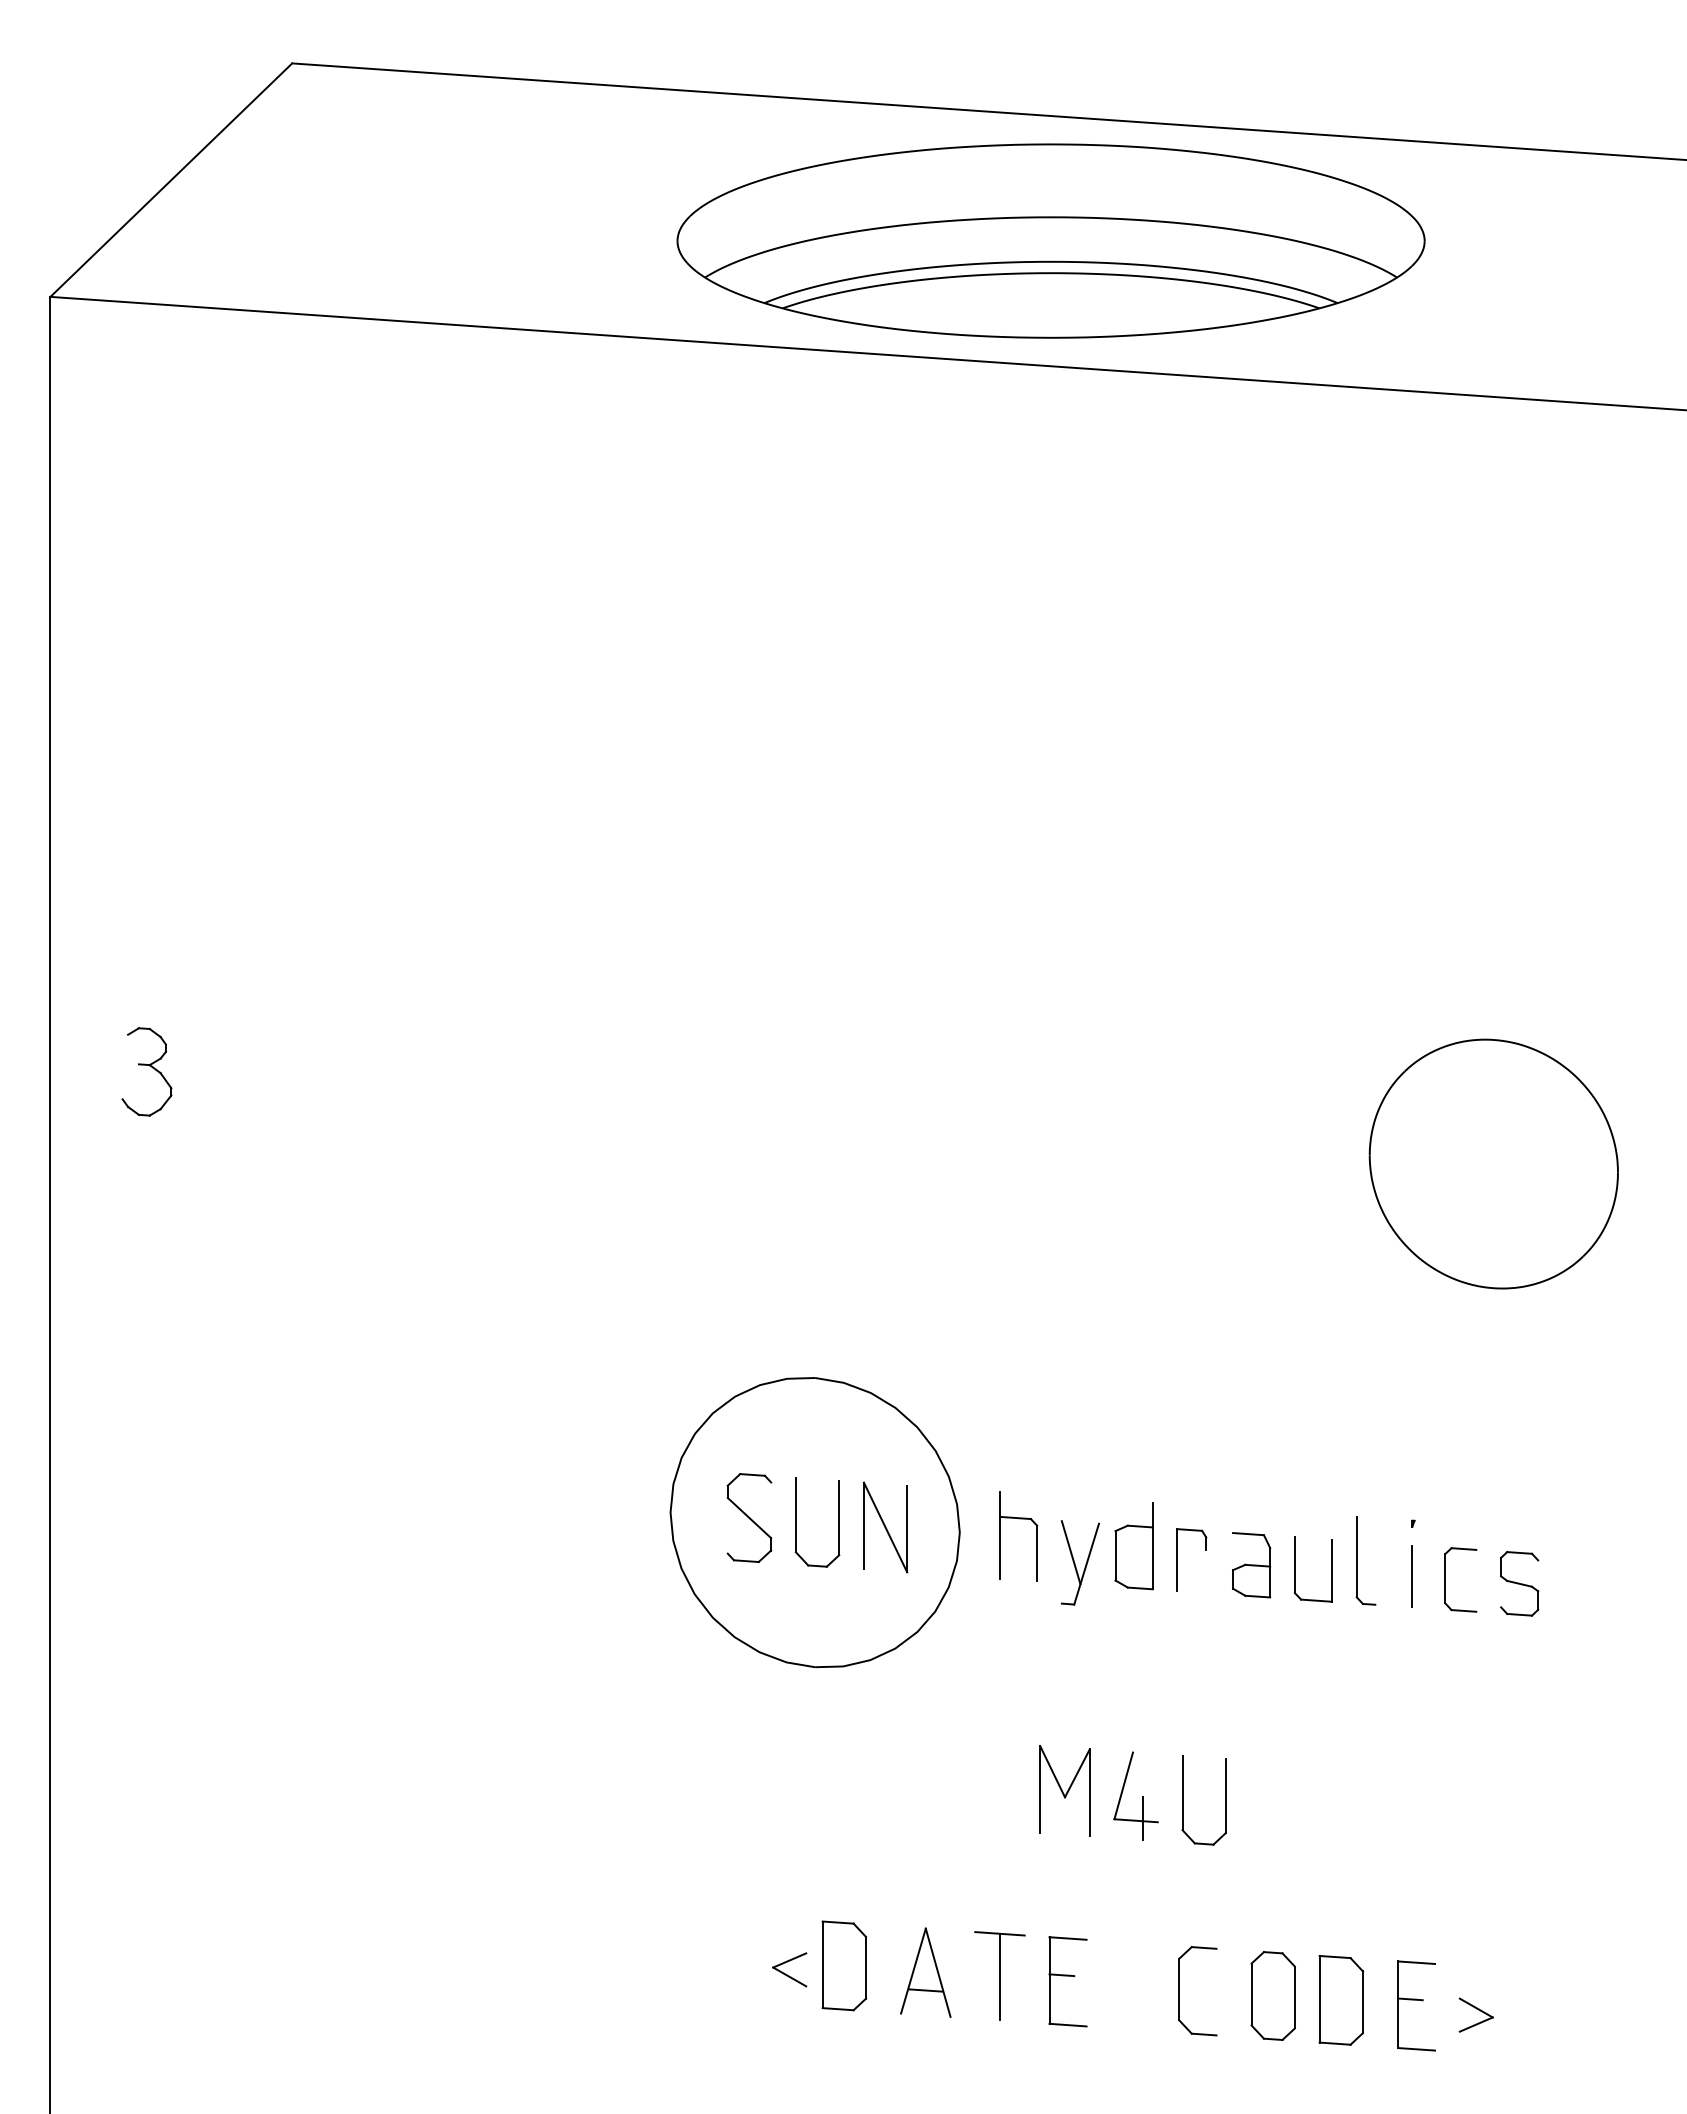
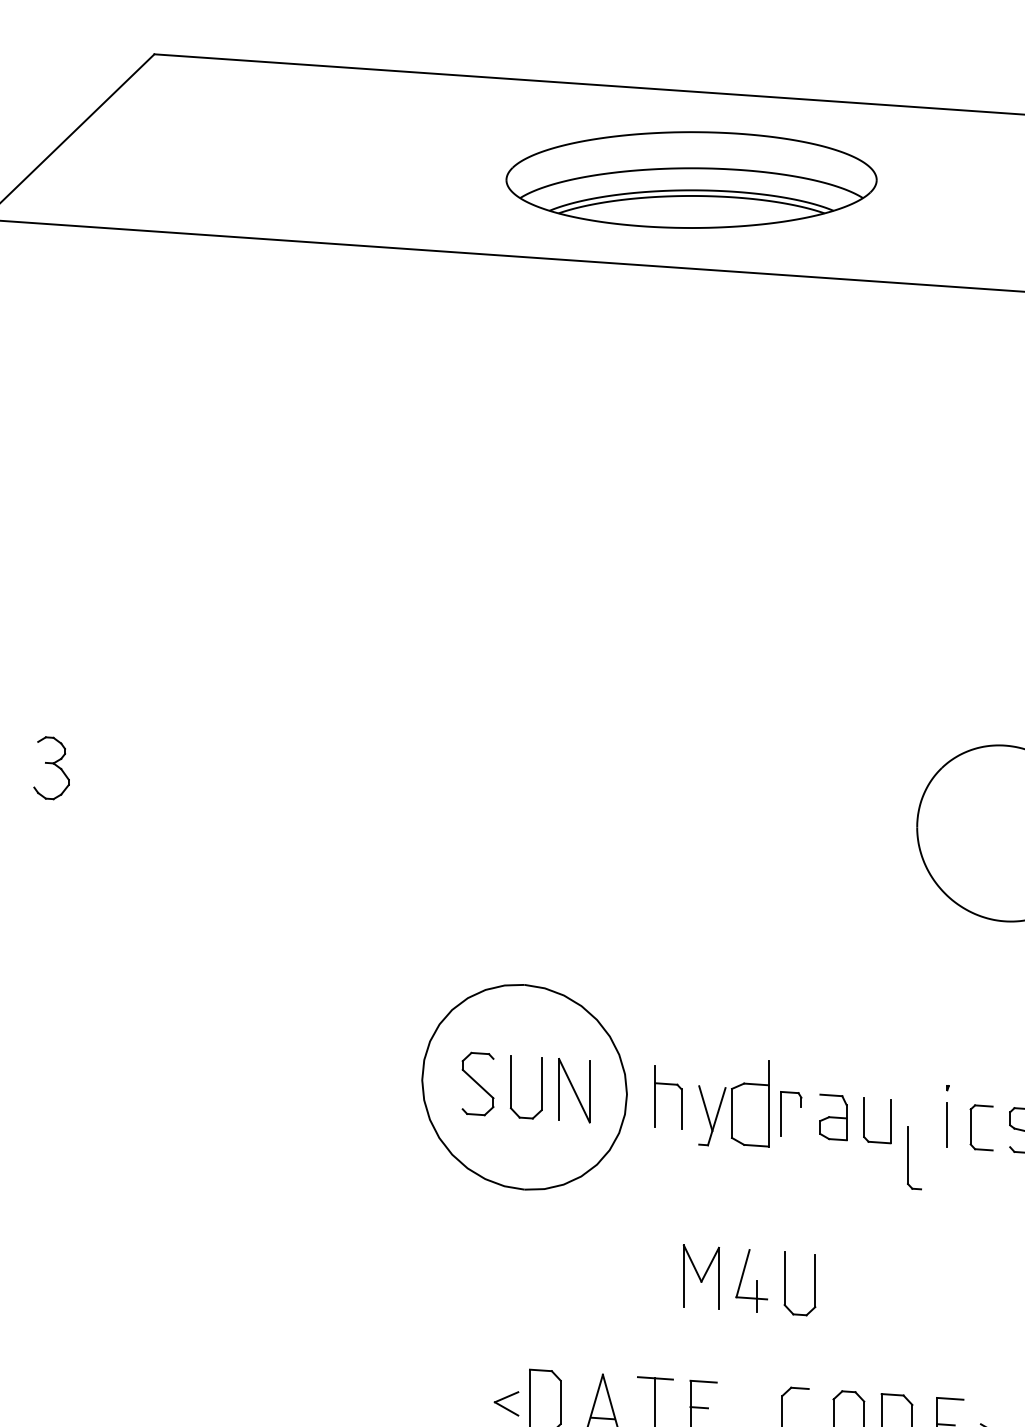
part: (1050, 240) -> (691, 179), size x0.7
part: (1133, 1546) -> (749, 1104), size x1.4
part: (1357, 1560) -> (908, 1157), moved

